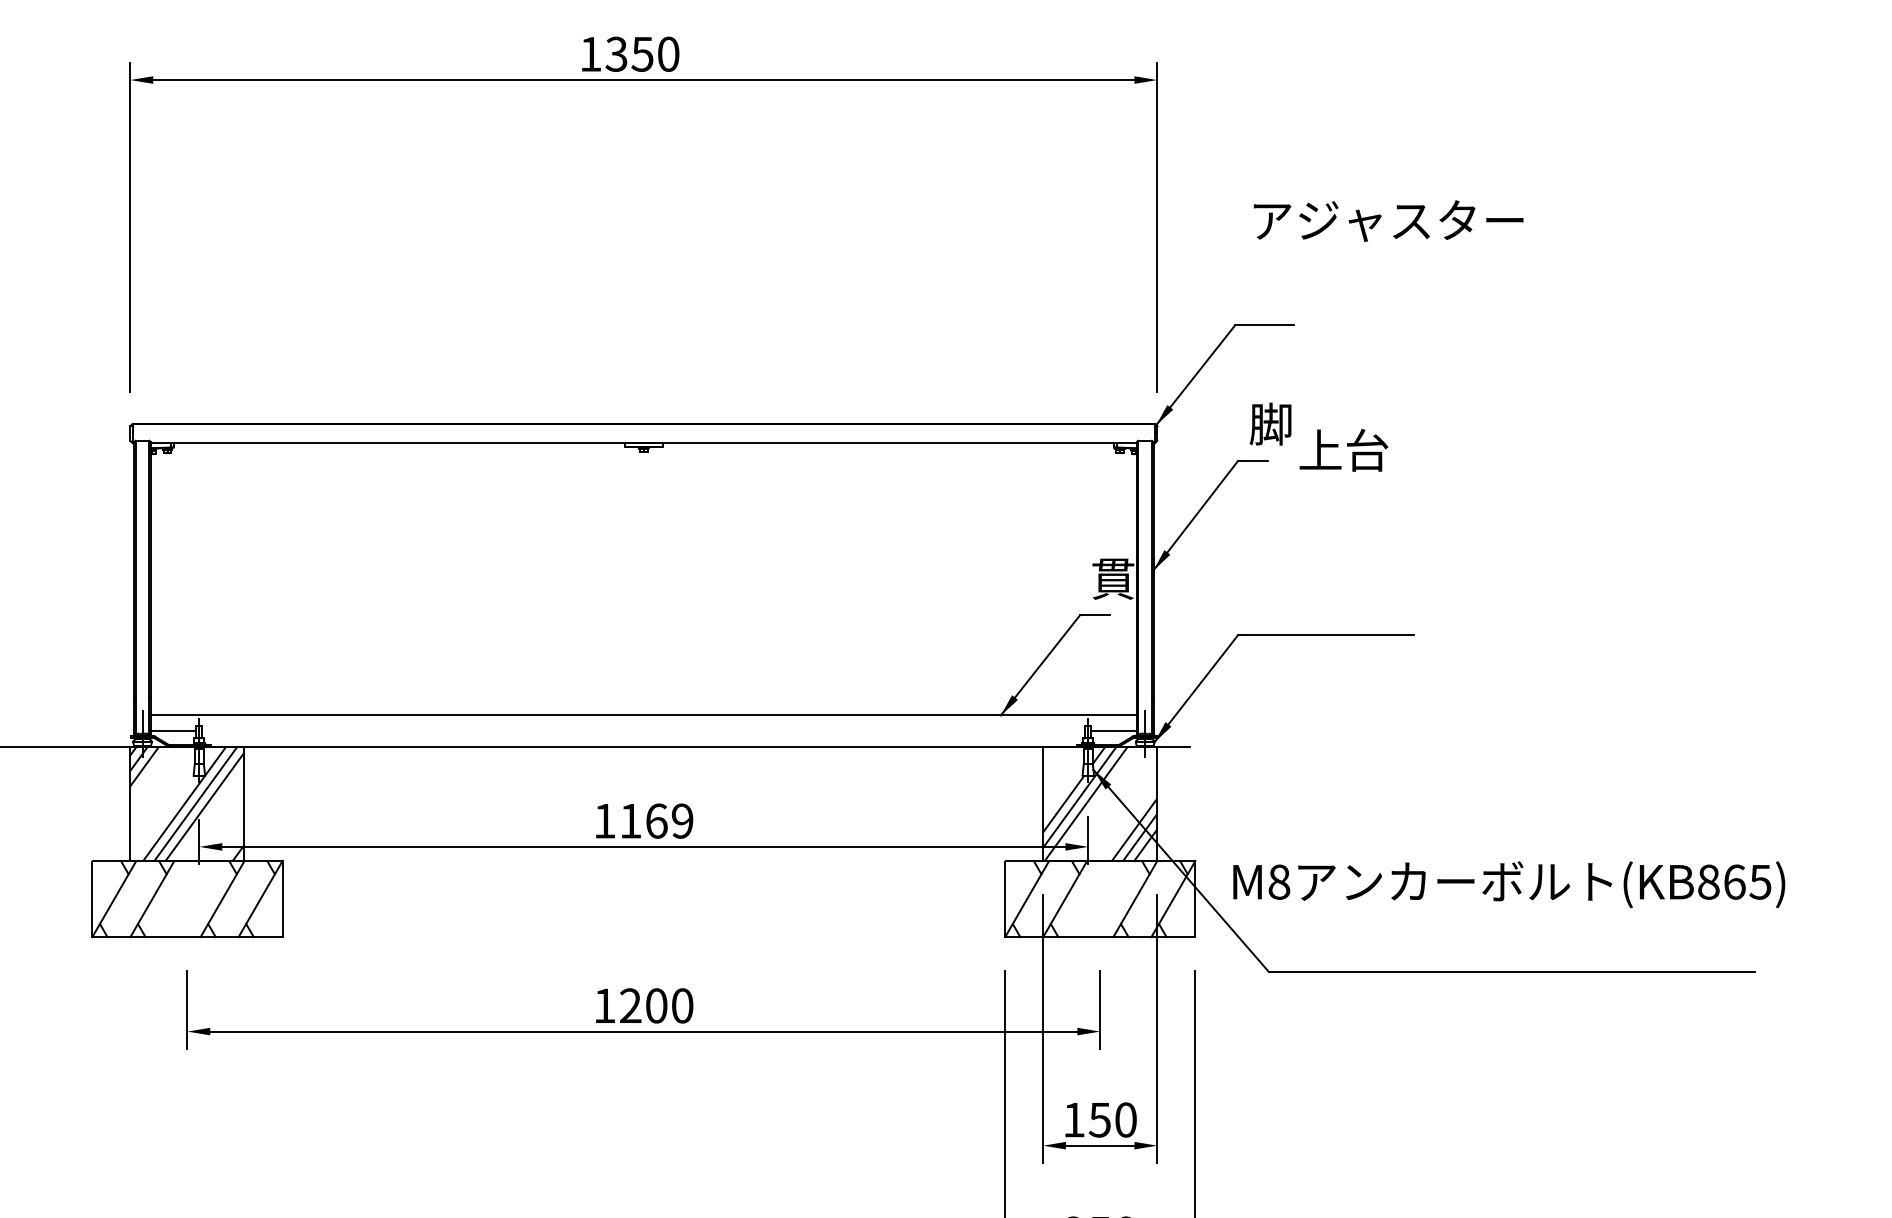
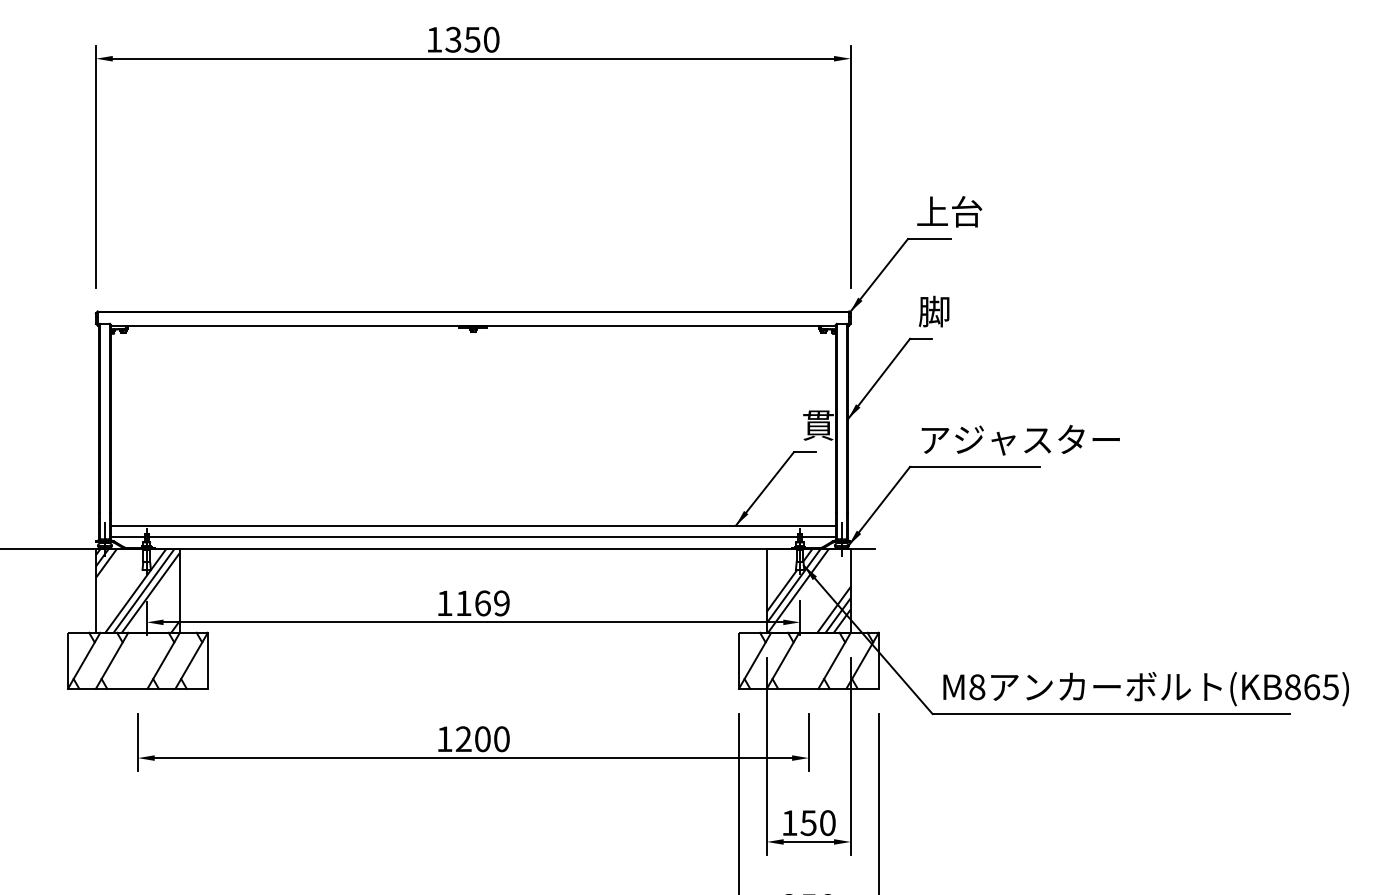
text: (1388, 221) -> (1020, 440), moved
text: (1343, 450) -> (949, 211), moved
line: (643, 730) -> (473, 536), added
text: (1509, 884) -> (1146, 688), moved

